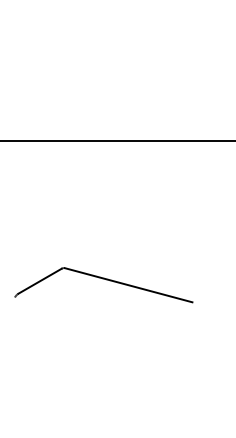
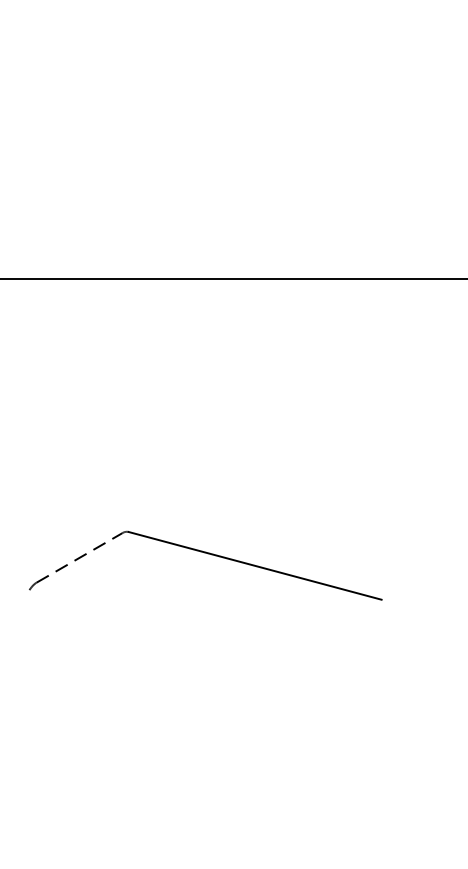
line: (40, 281) -> (80, 558), solid -> dashed

